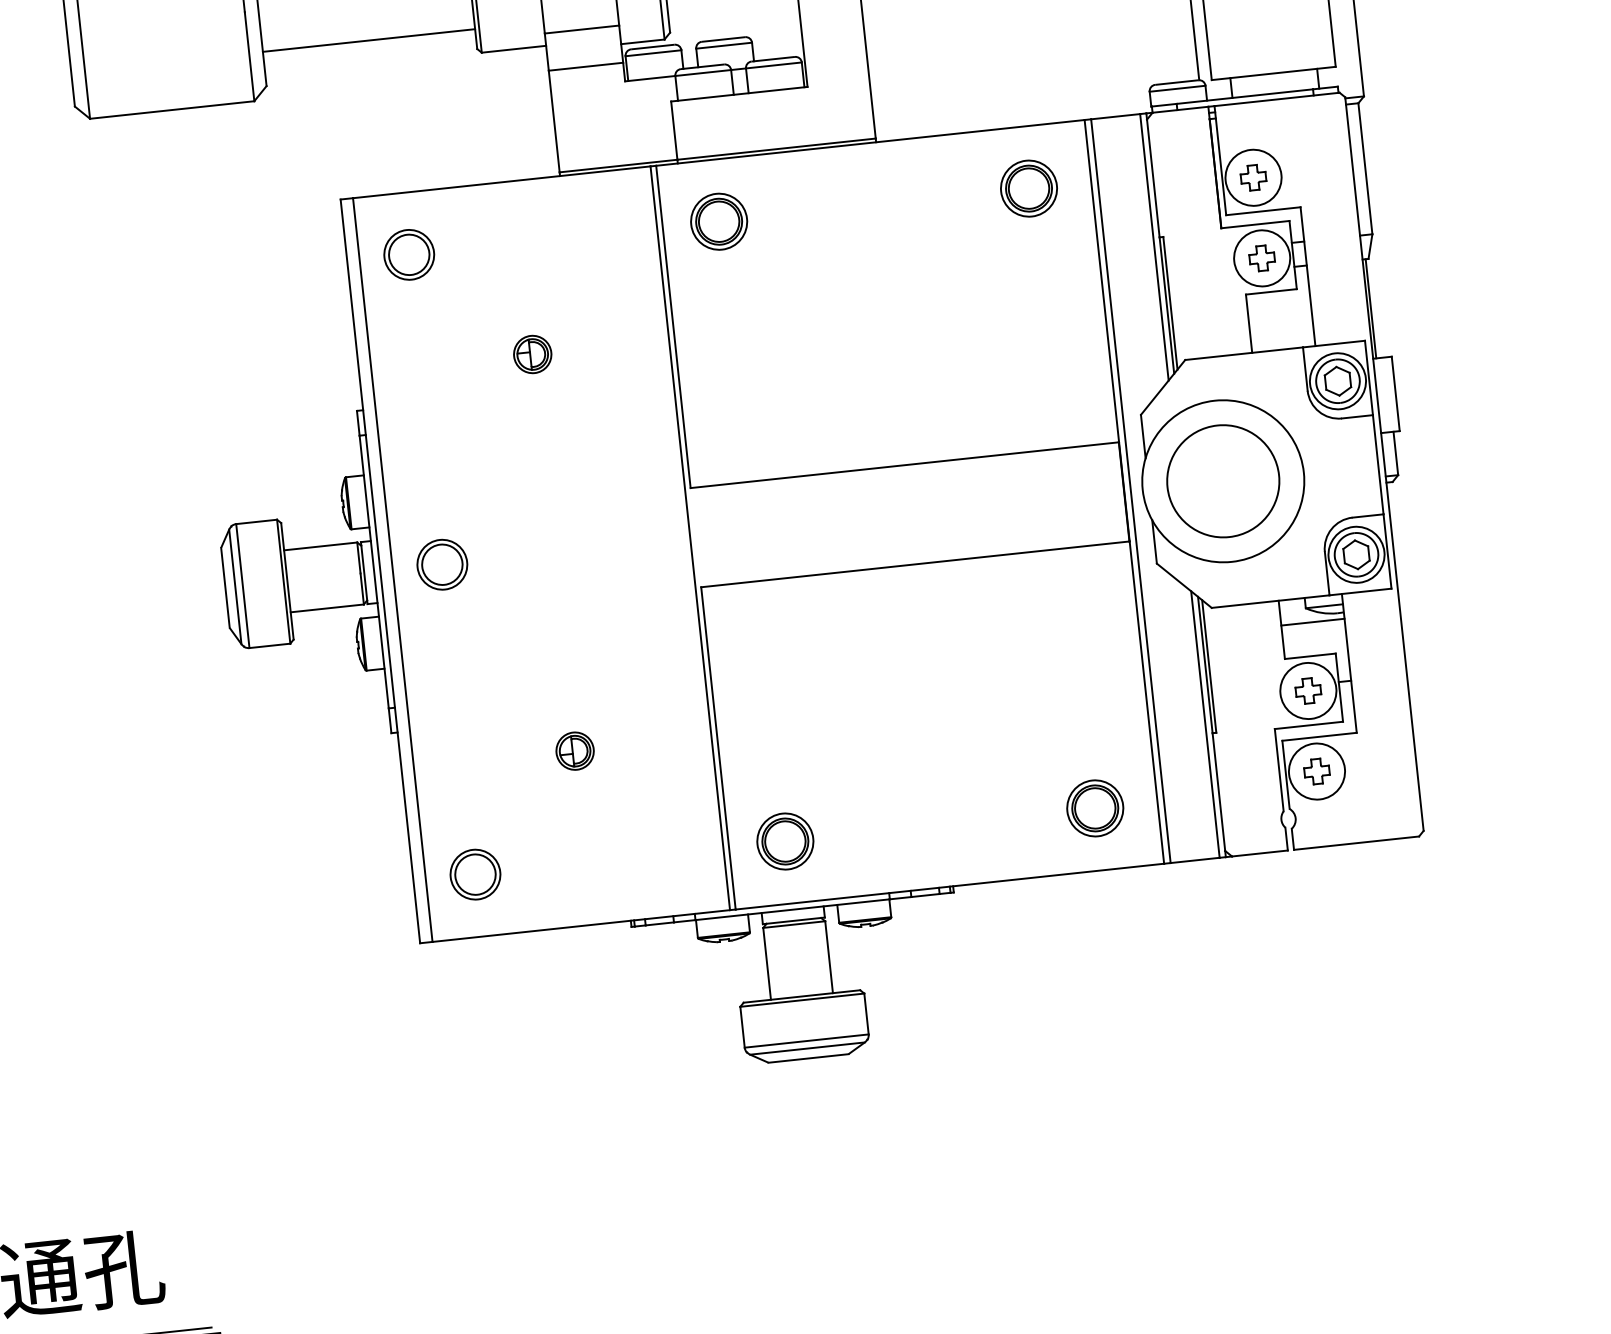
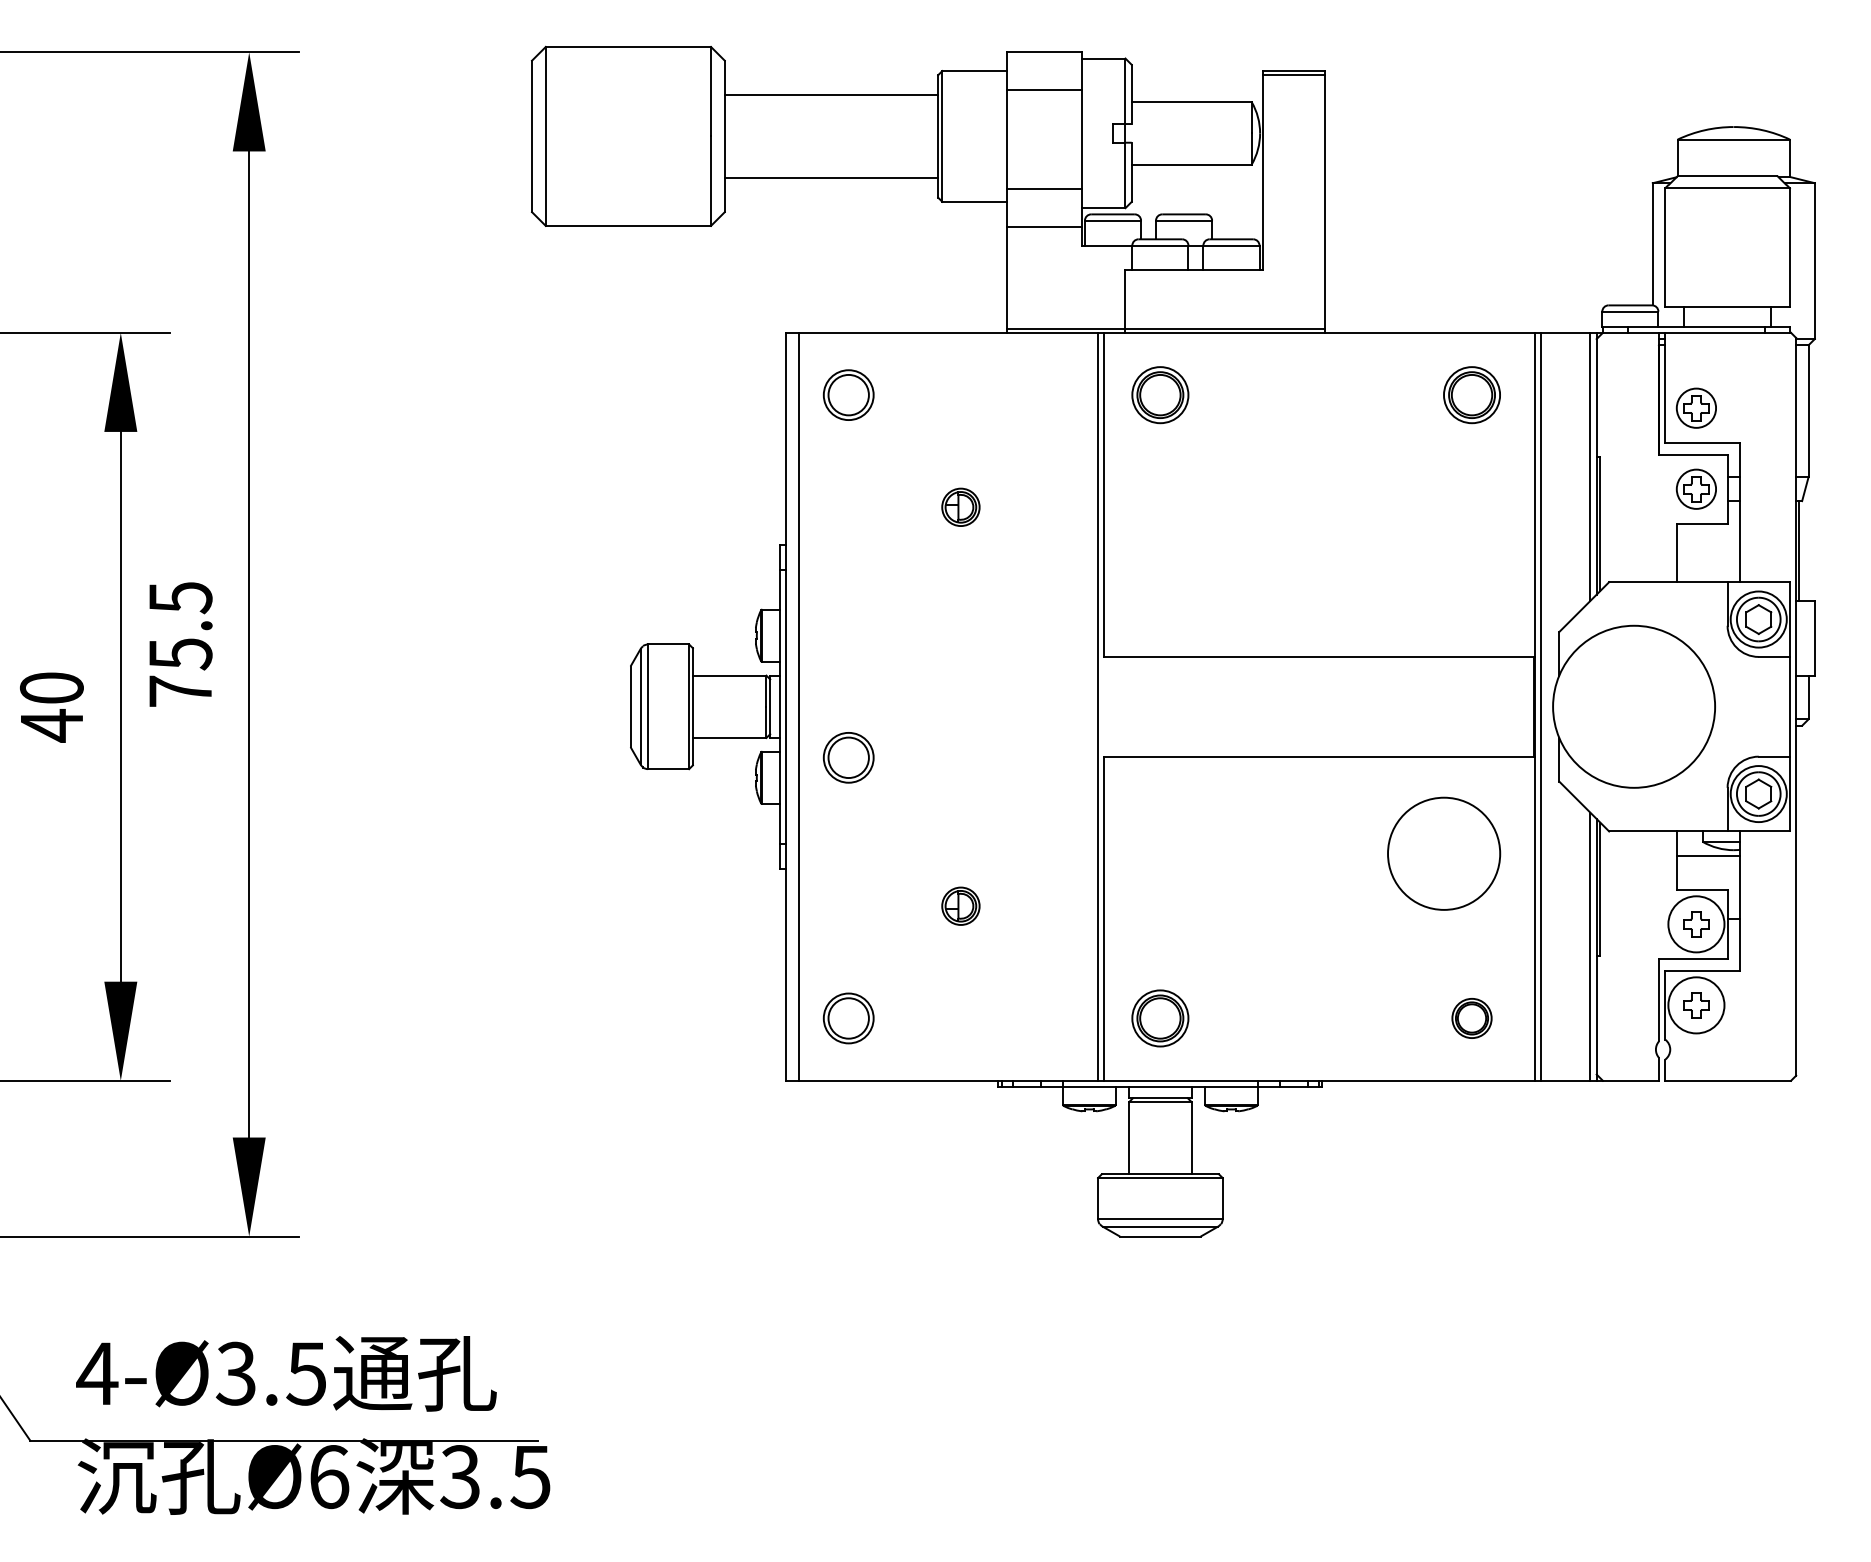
circle: (1253, 178) -> (1696, 408), size x0.7
circle: (1262, 258) -> (1696, 489), size x0.7
circle: (1223, 480) -> (1444, 853), moved
part: (442, 564) -> (848, 757), moved
part: (1094, 808) -> (1471, 1018), size x0.7

